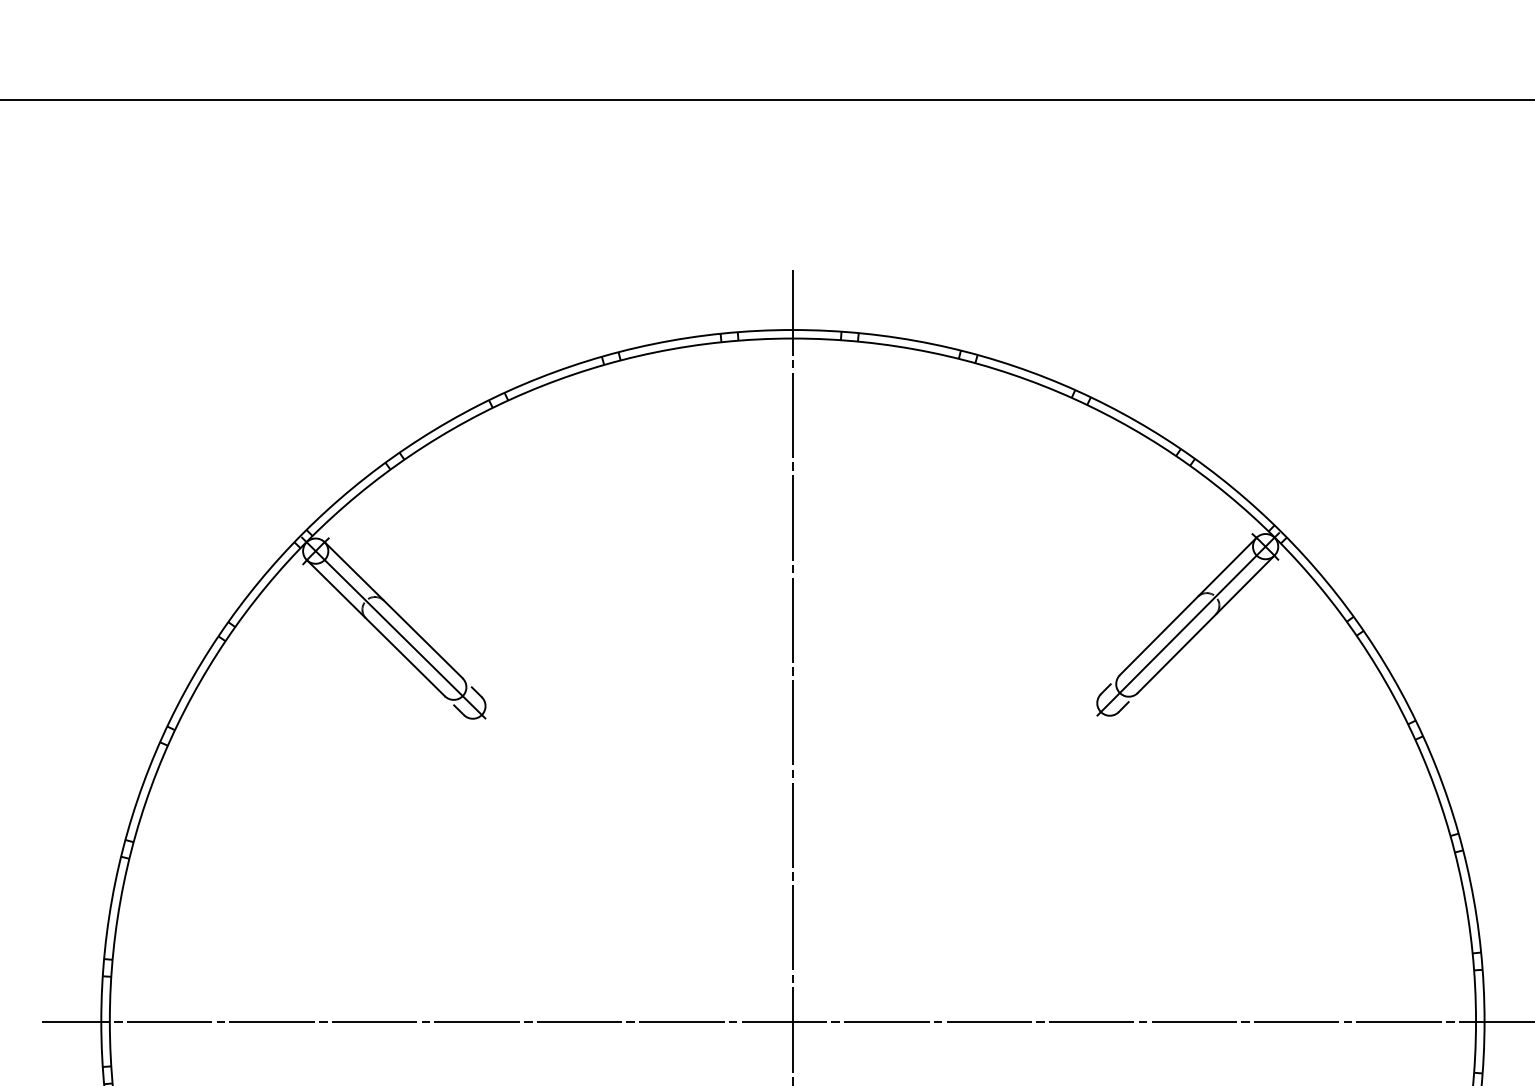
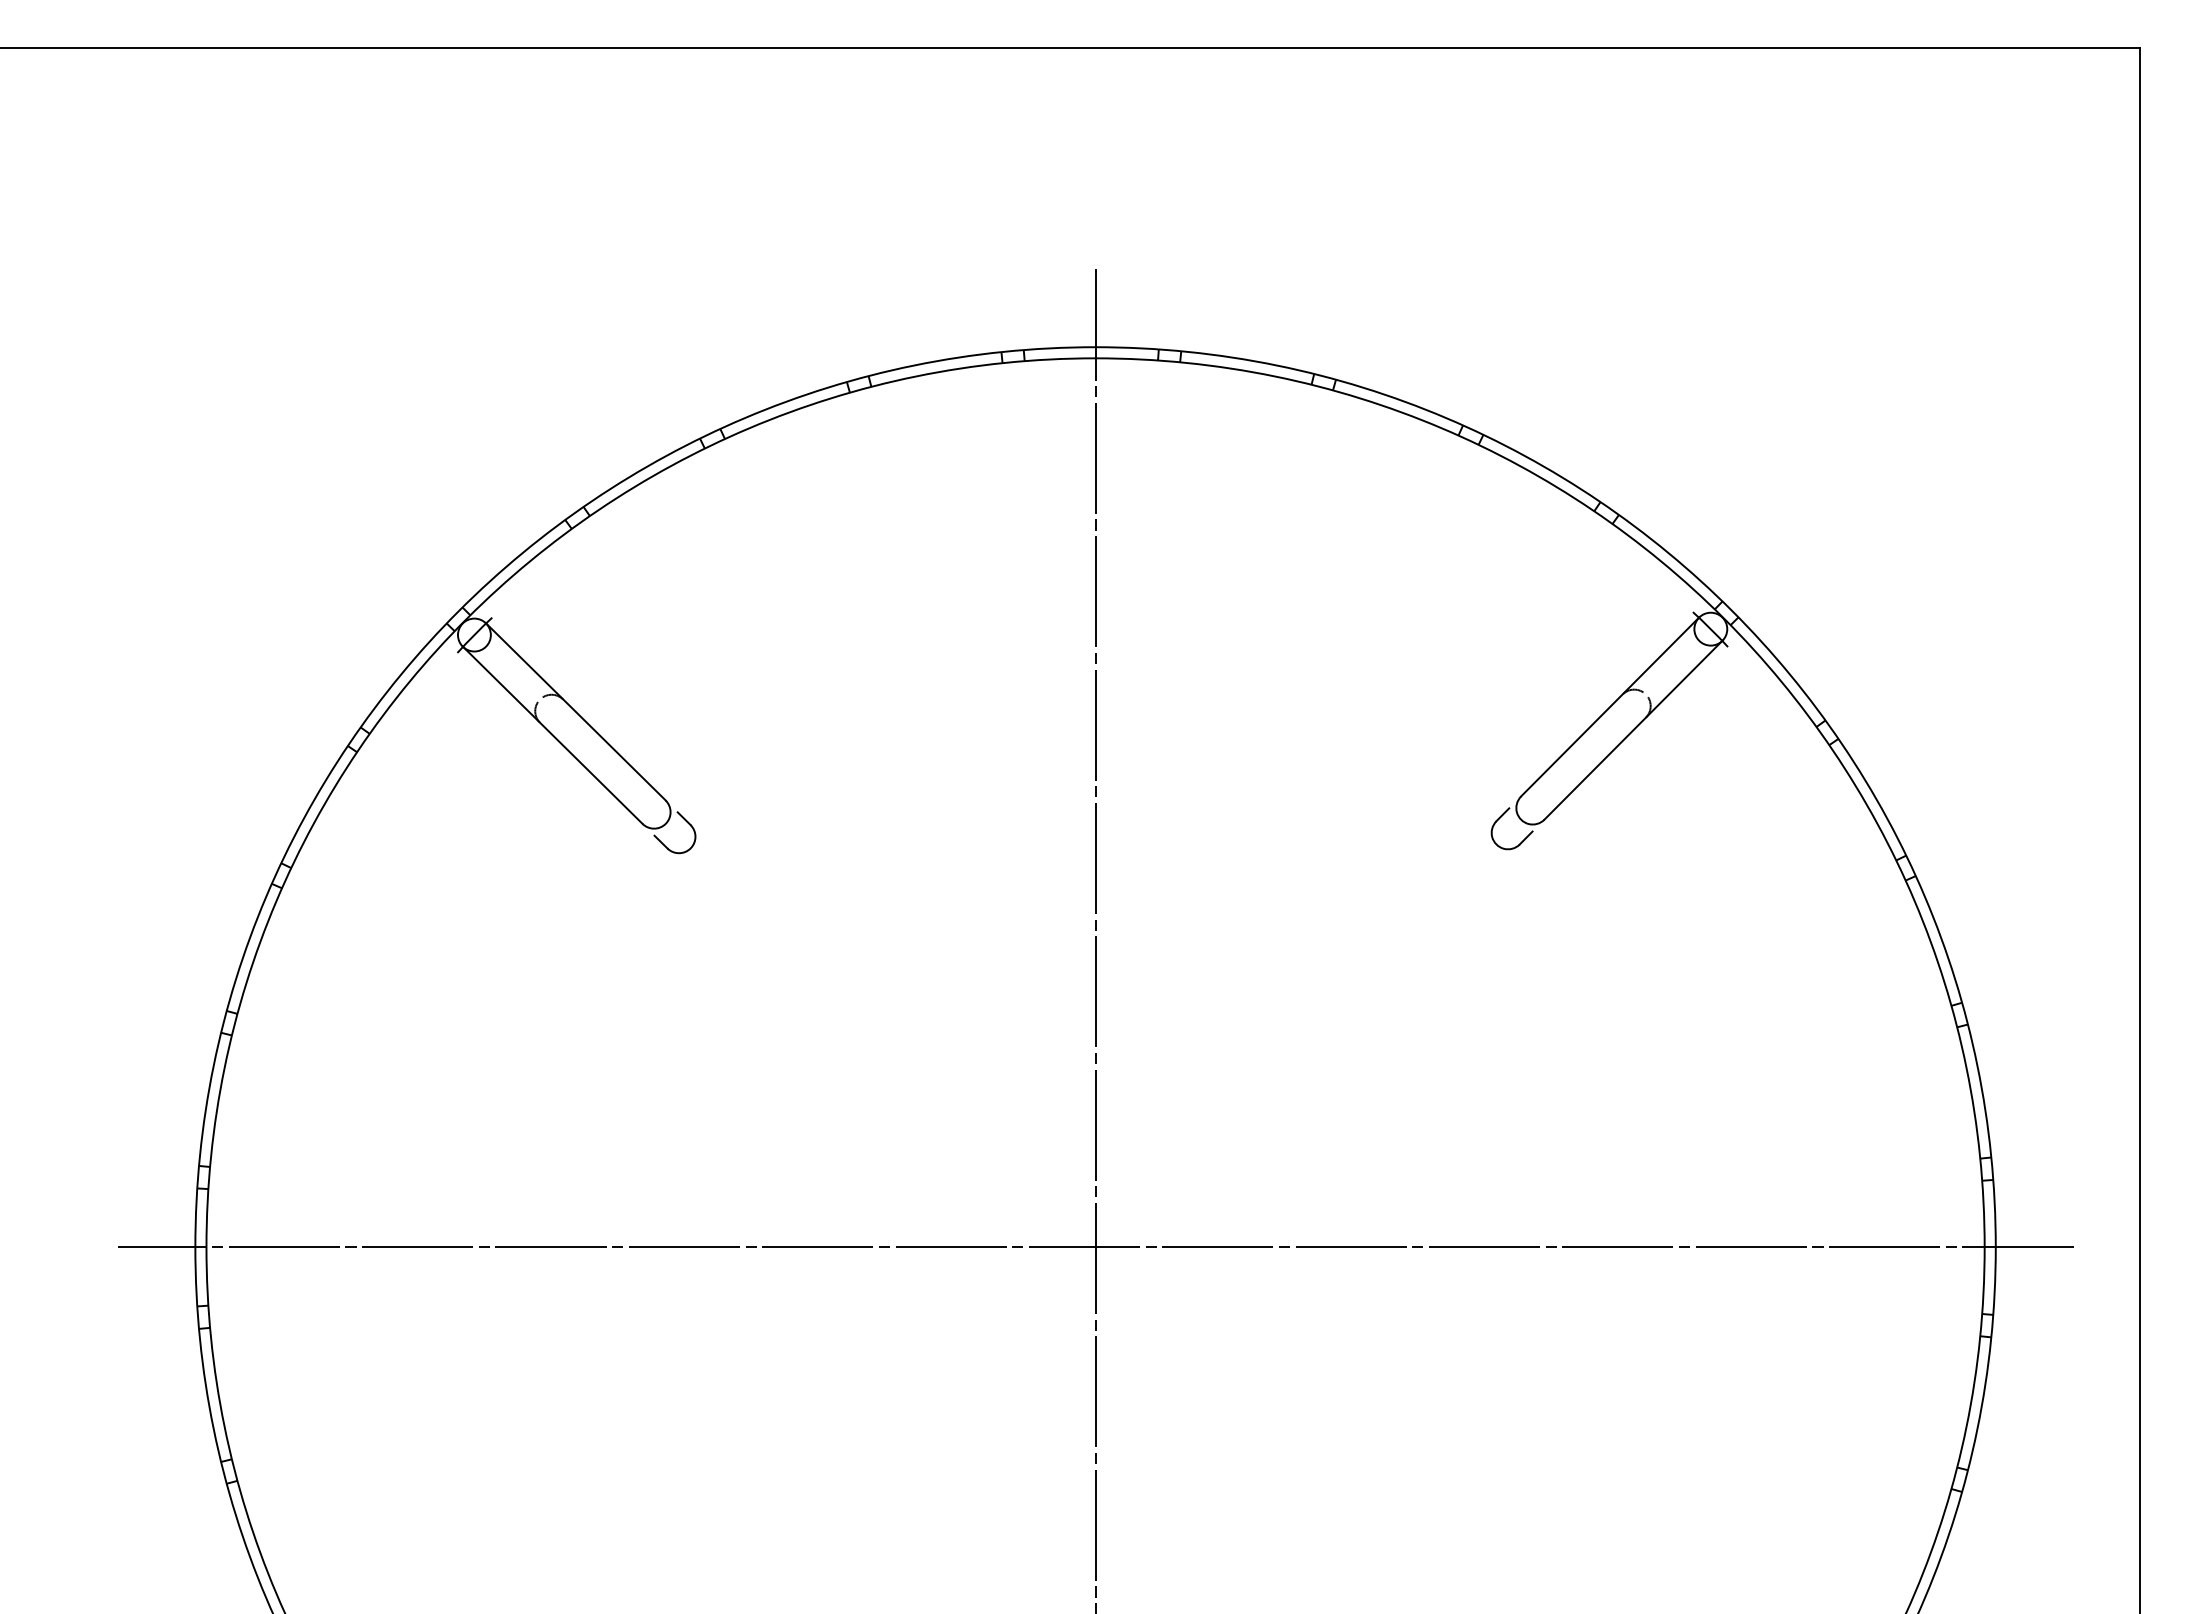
line: (1188, 624) -> (1610, 730), removed
line: (393, 627) -> (575, 734), removed

